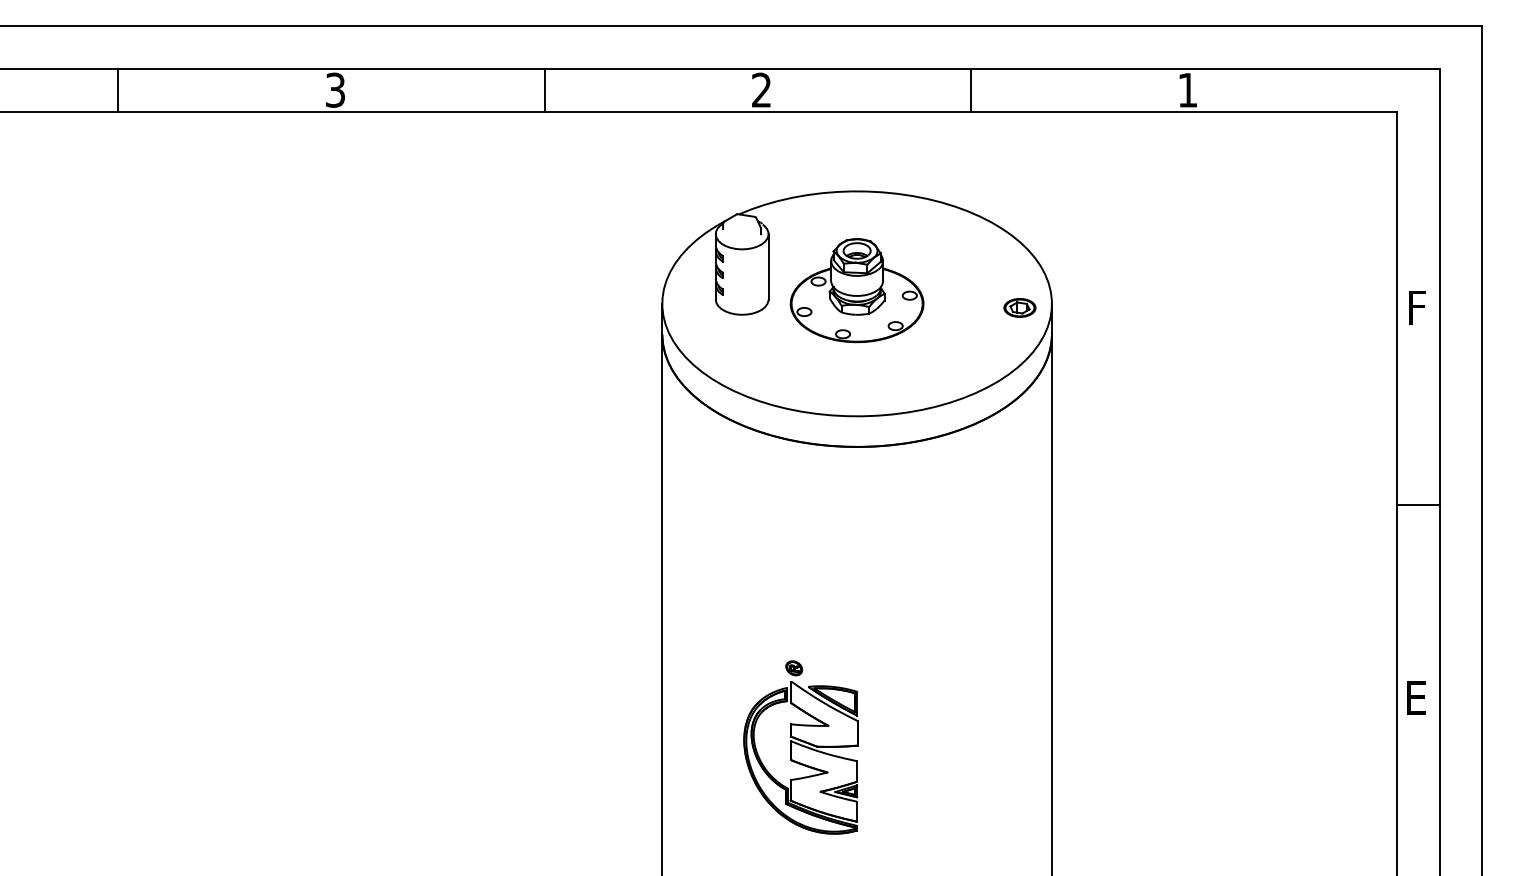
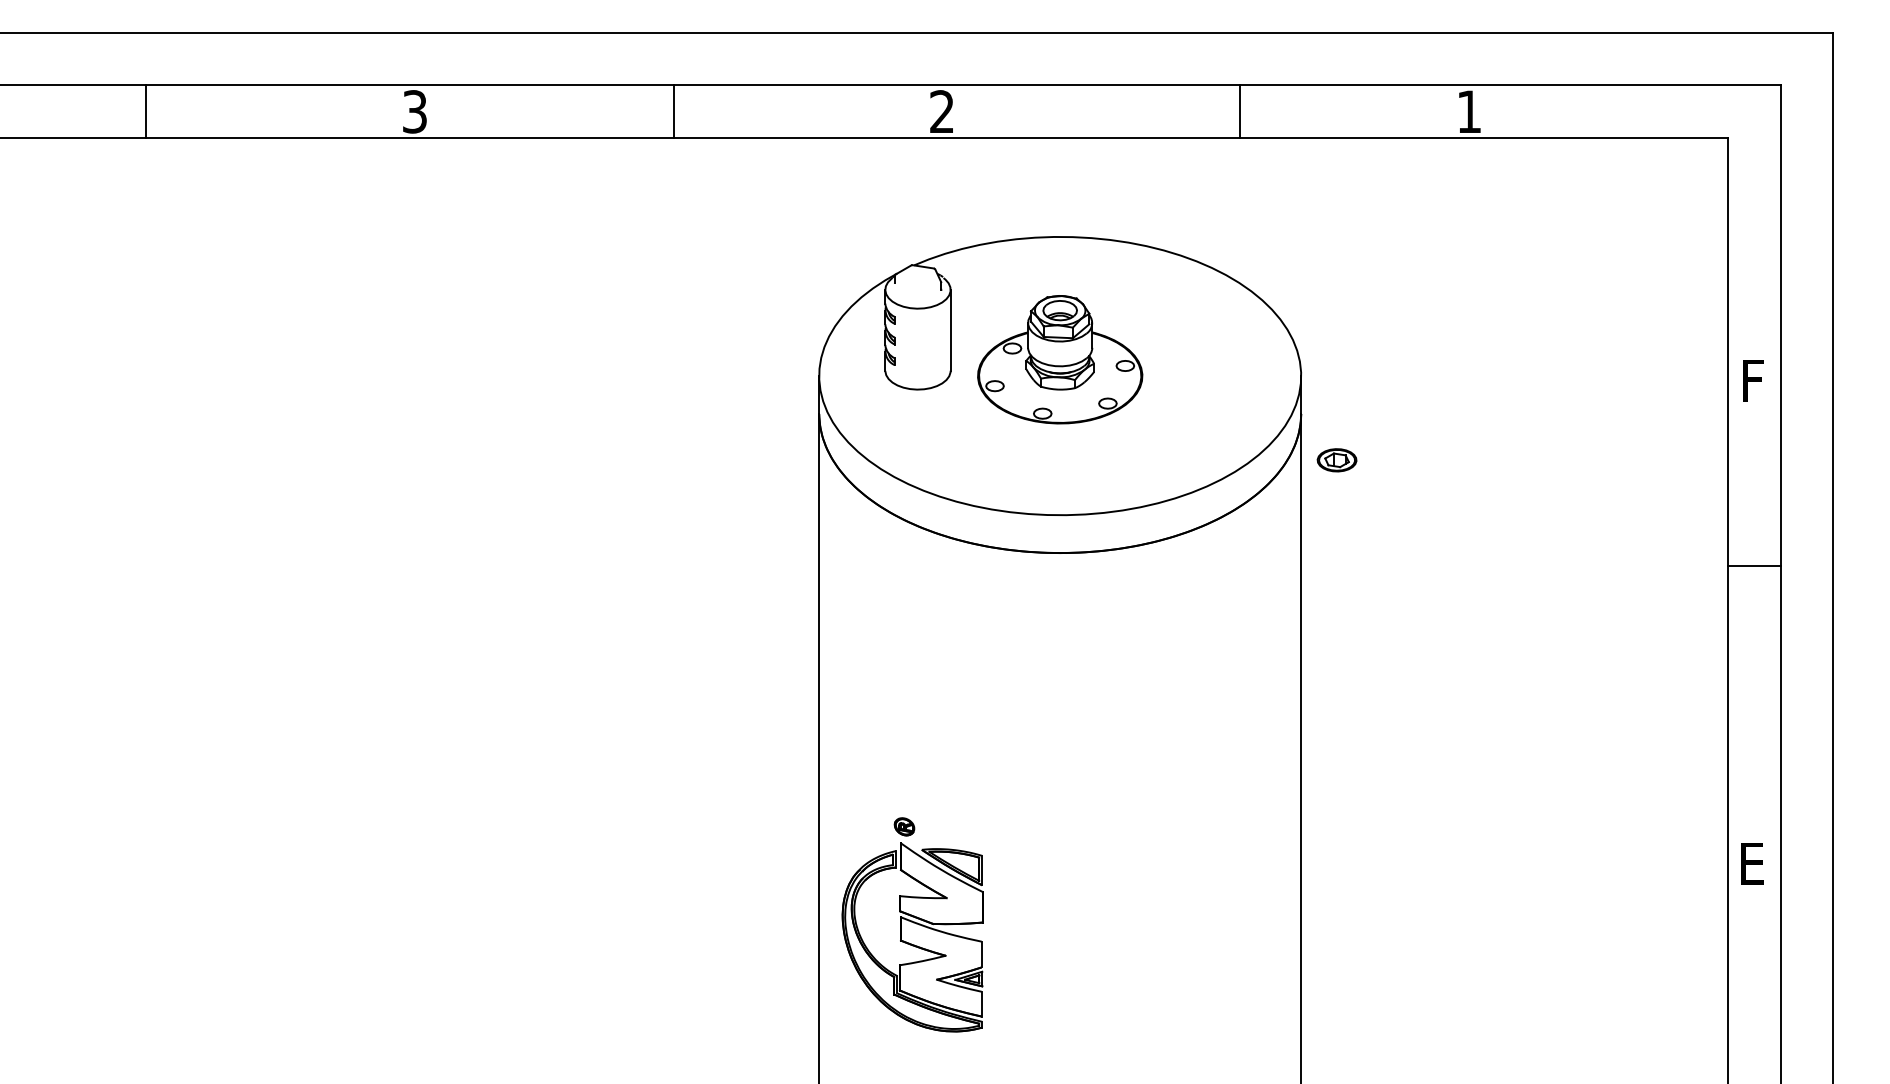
line: (970, 89) -> (1240, 110), moved
part: (1019, 307) -> (1336, 459), moved
line: (1417, 505) -> (1753, 566), moved
part: (800, 747) -> (912, 924), moved

